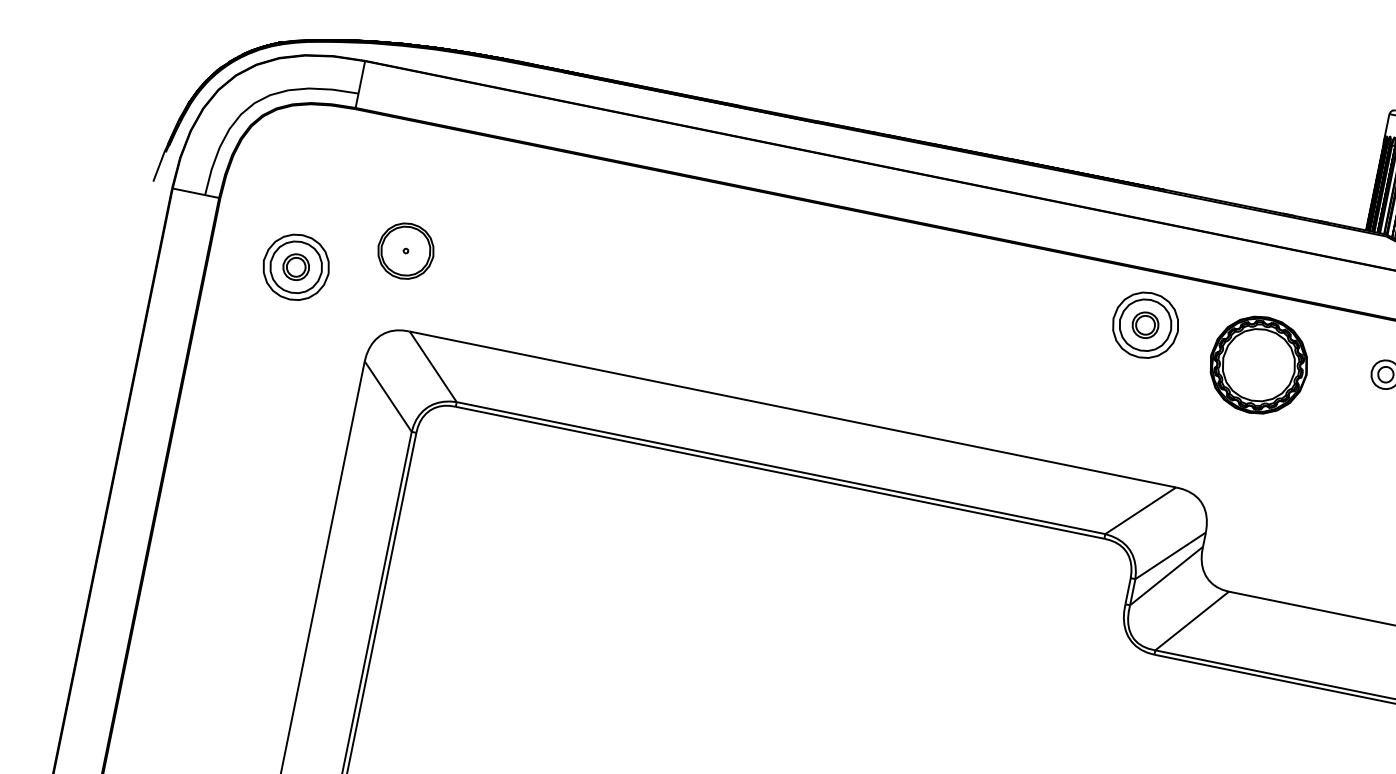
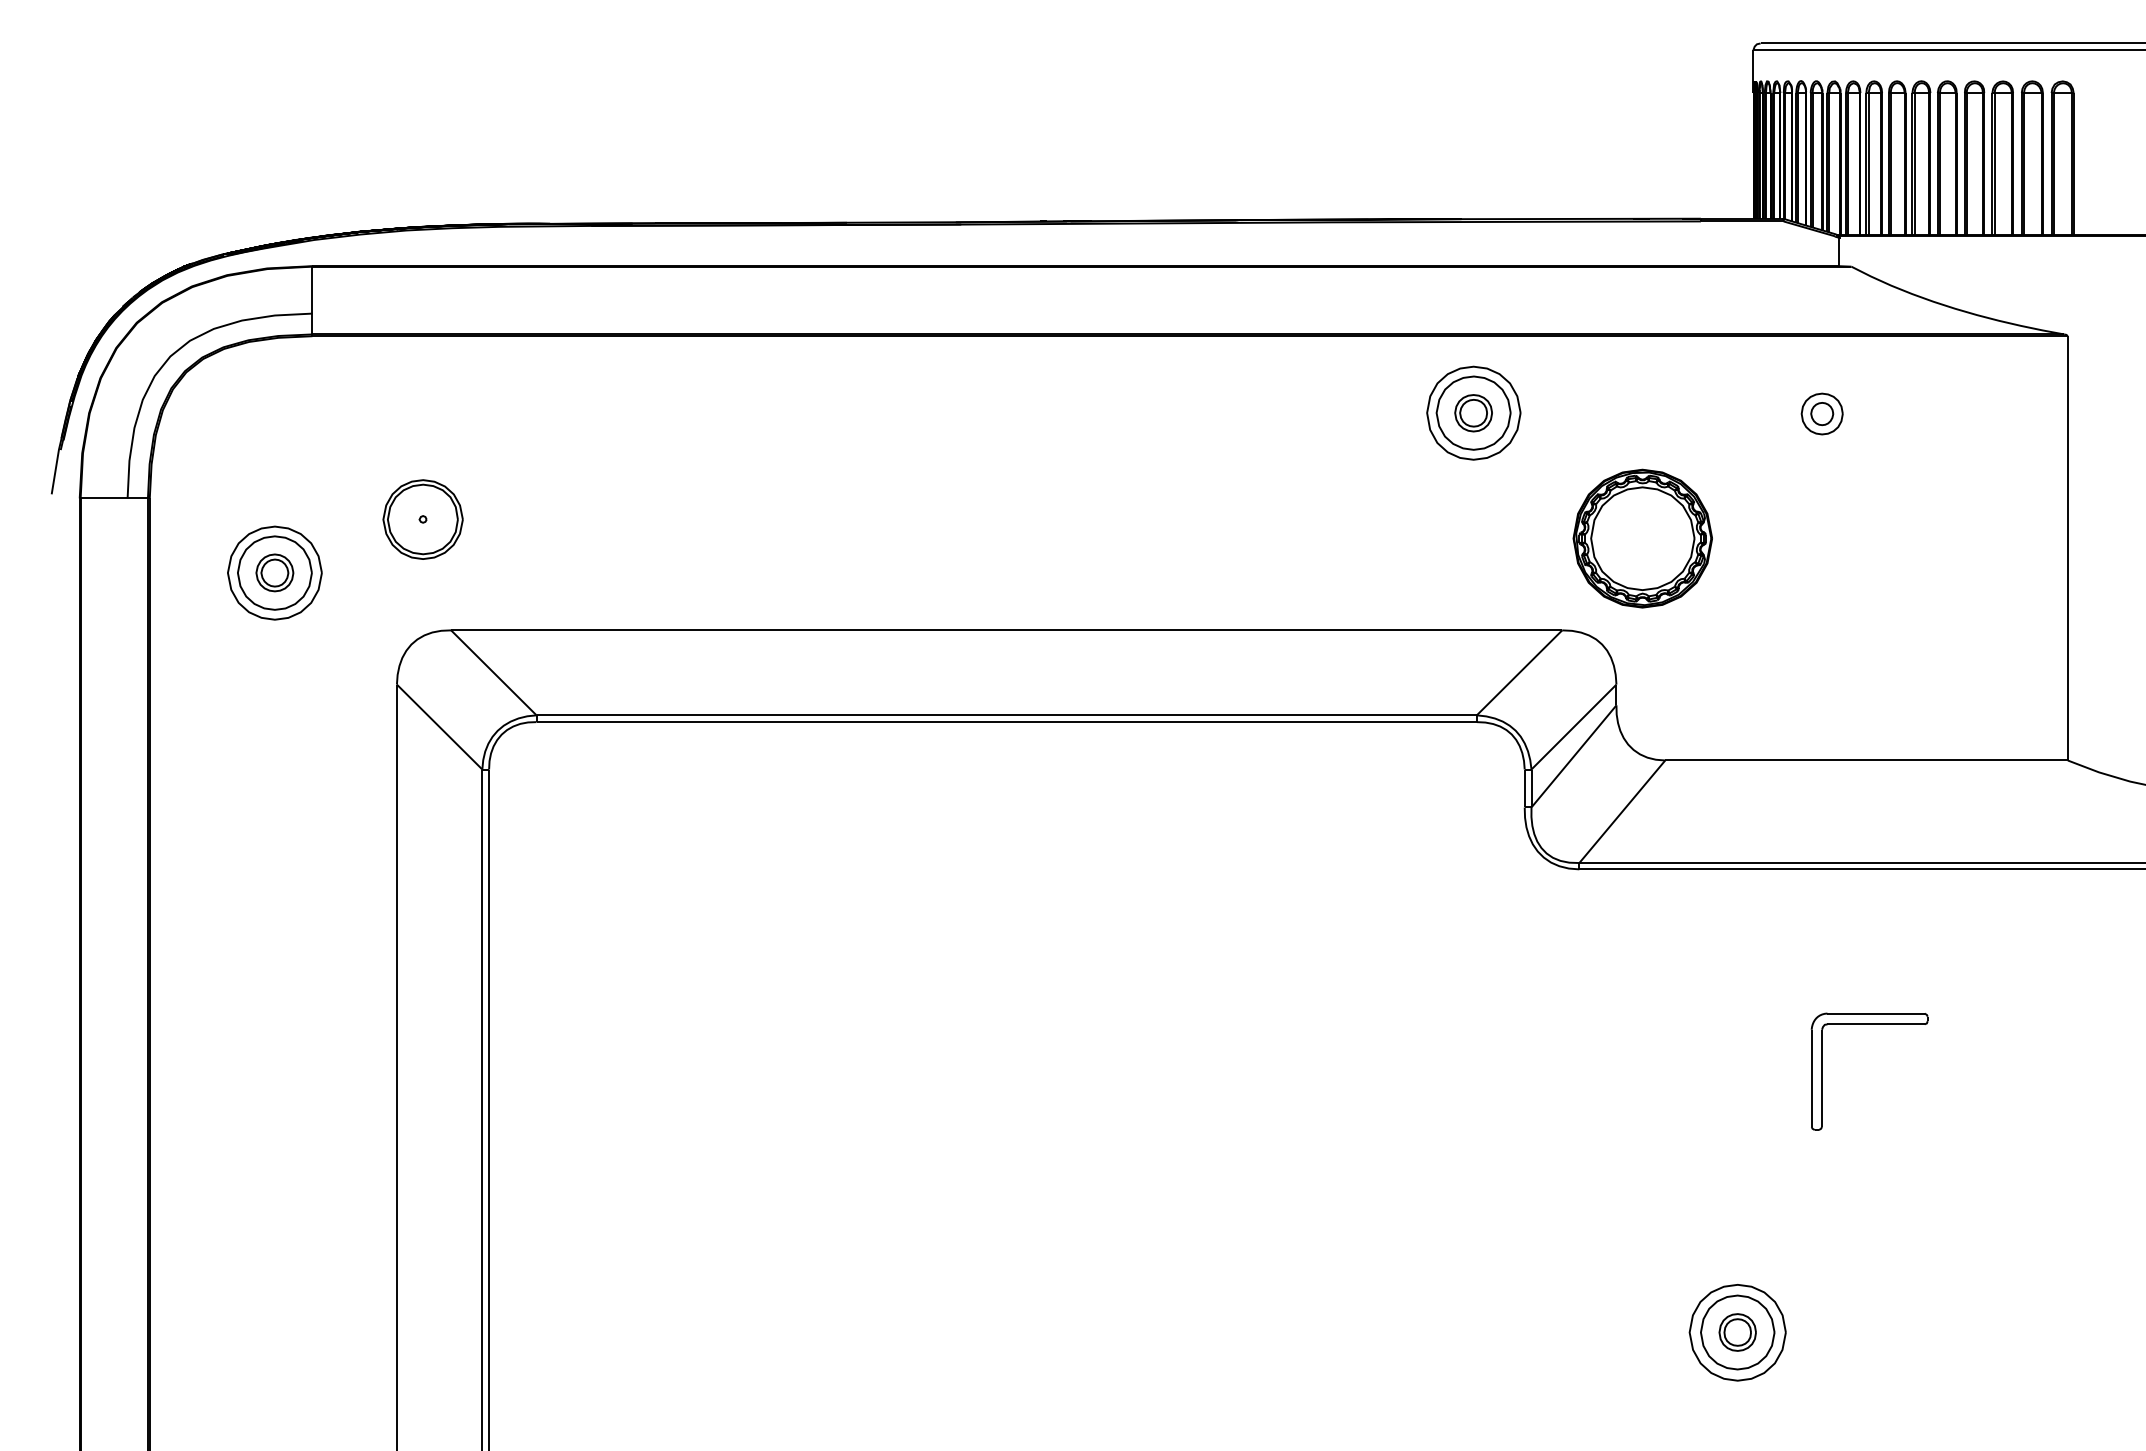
part: (1258, 365) -> (1642, 538), moved

